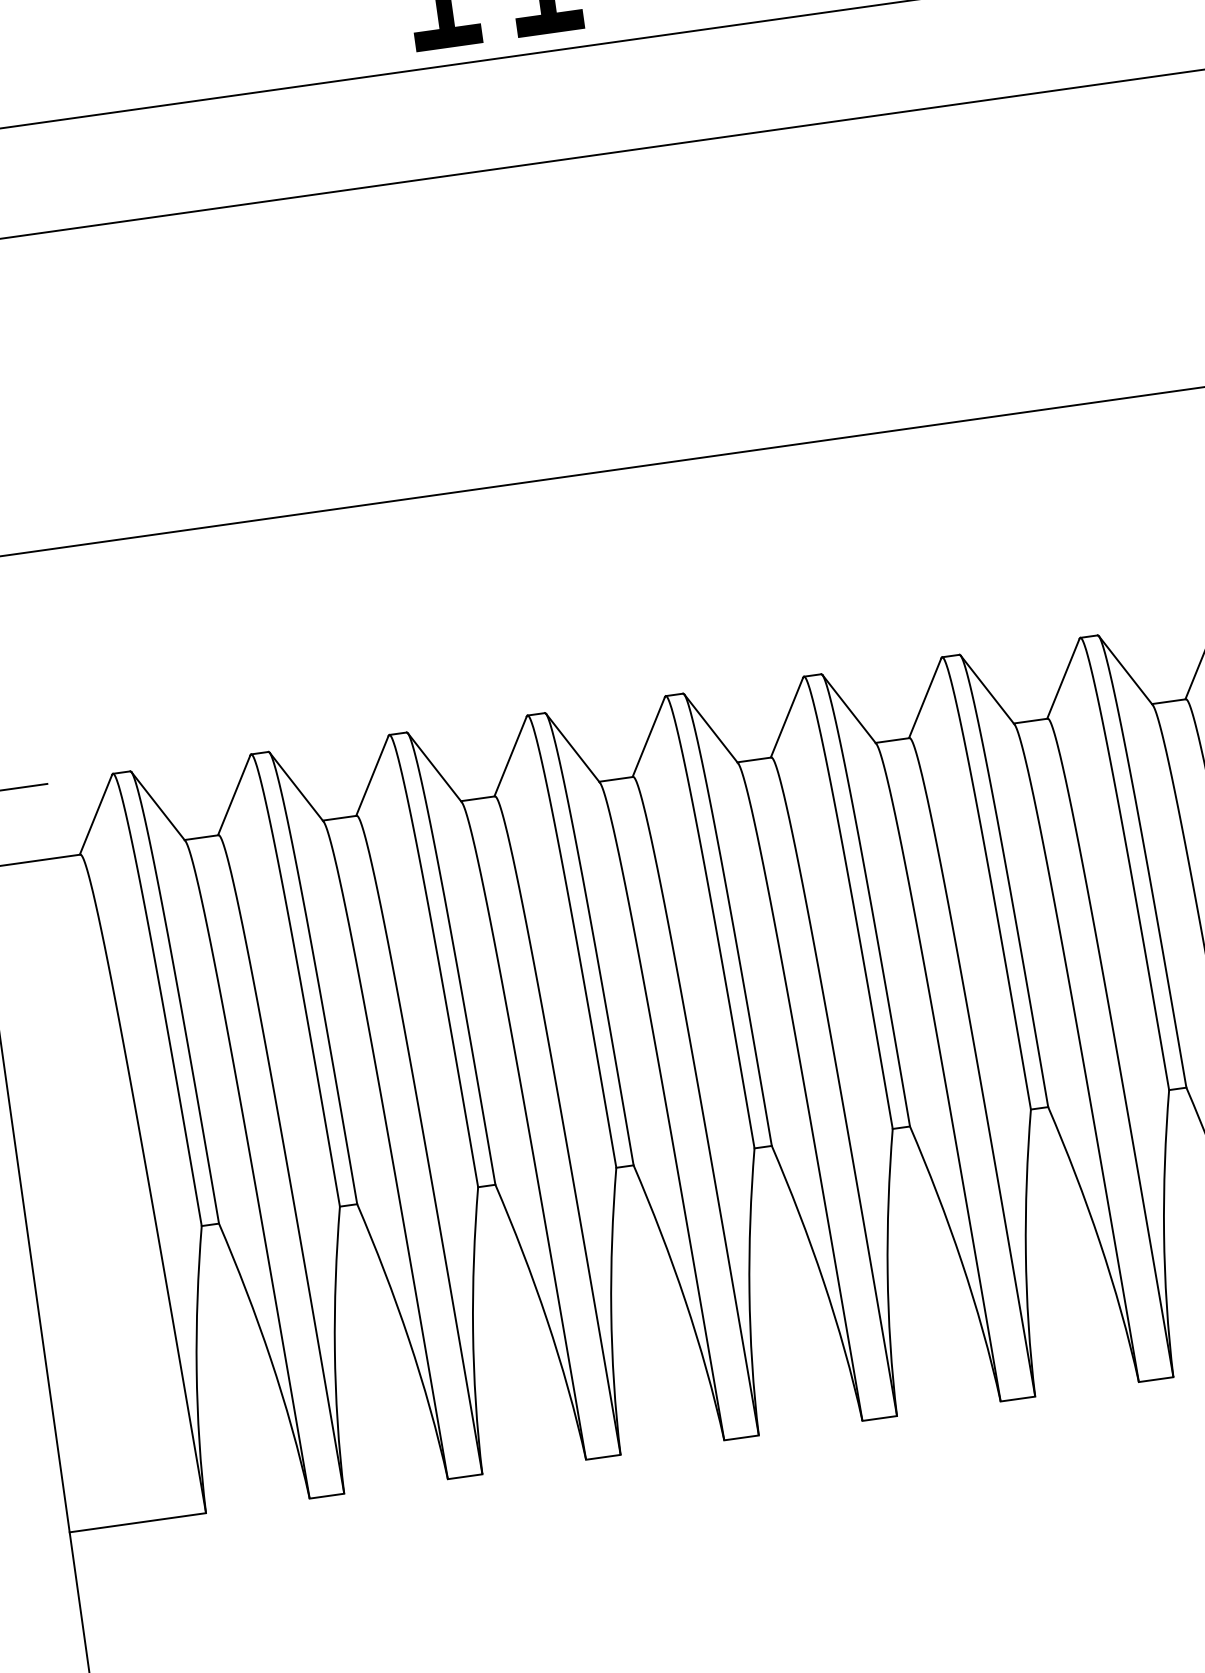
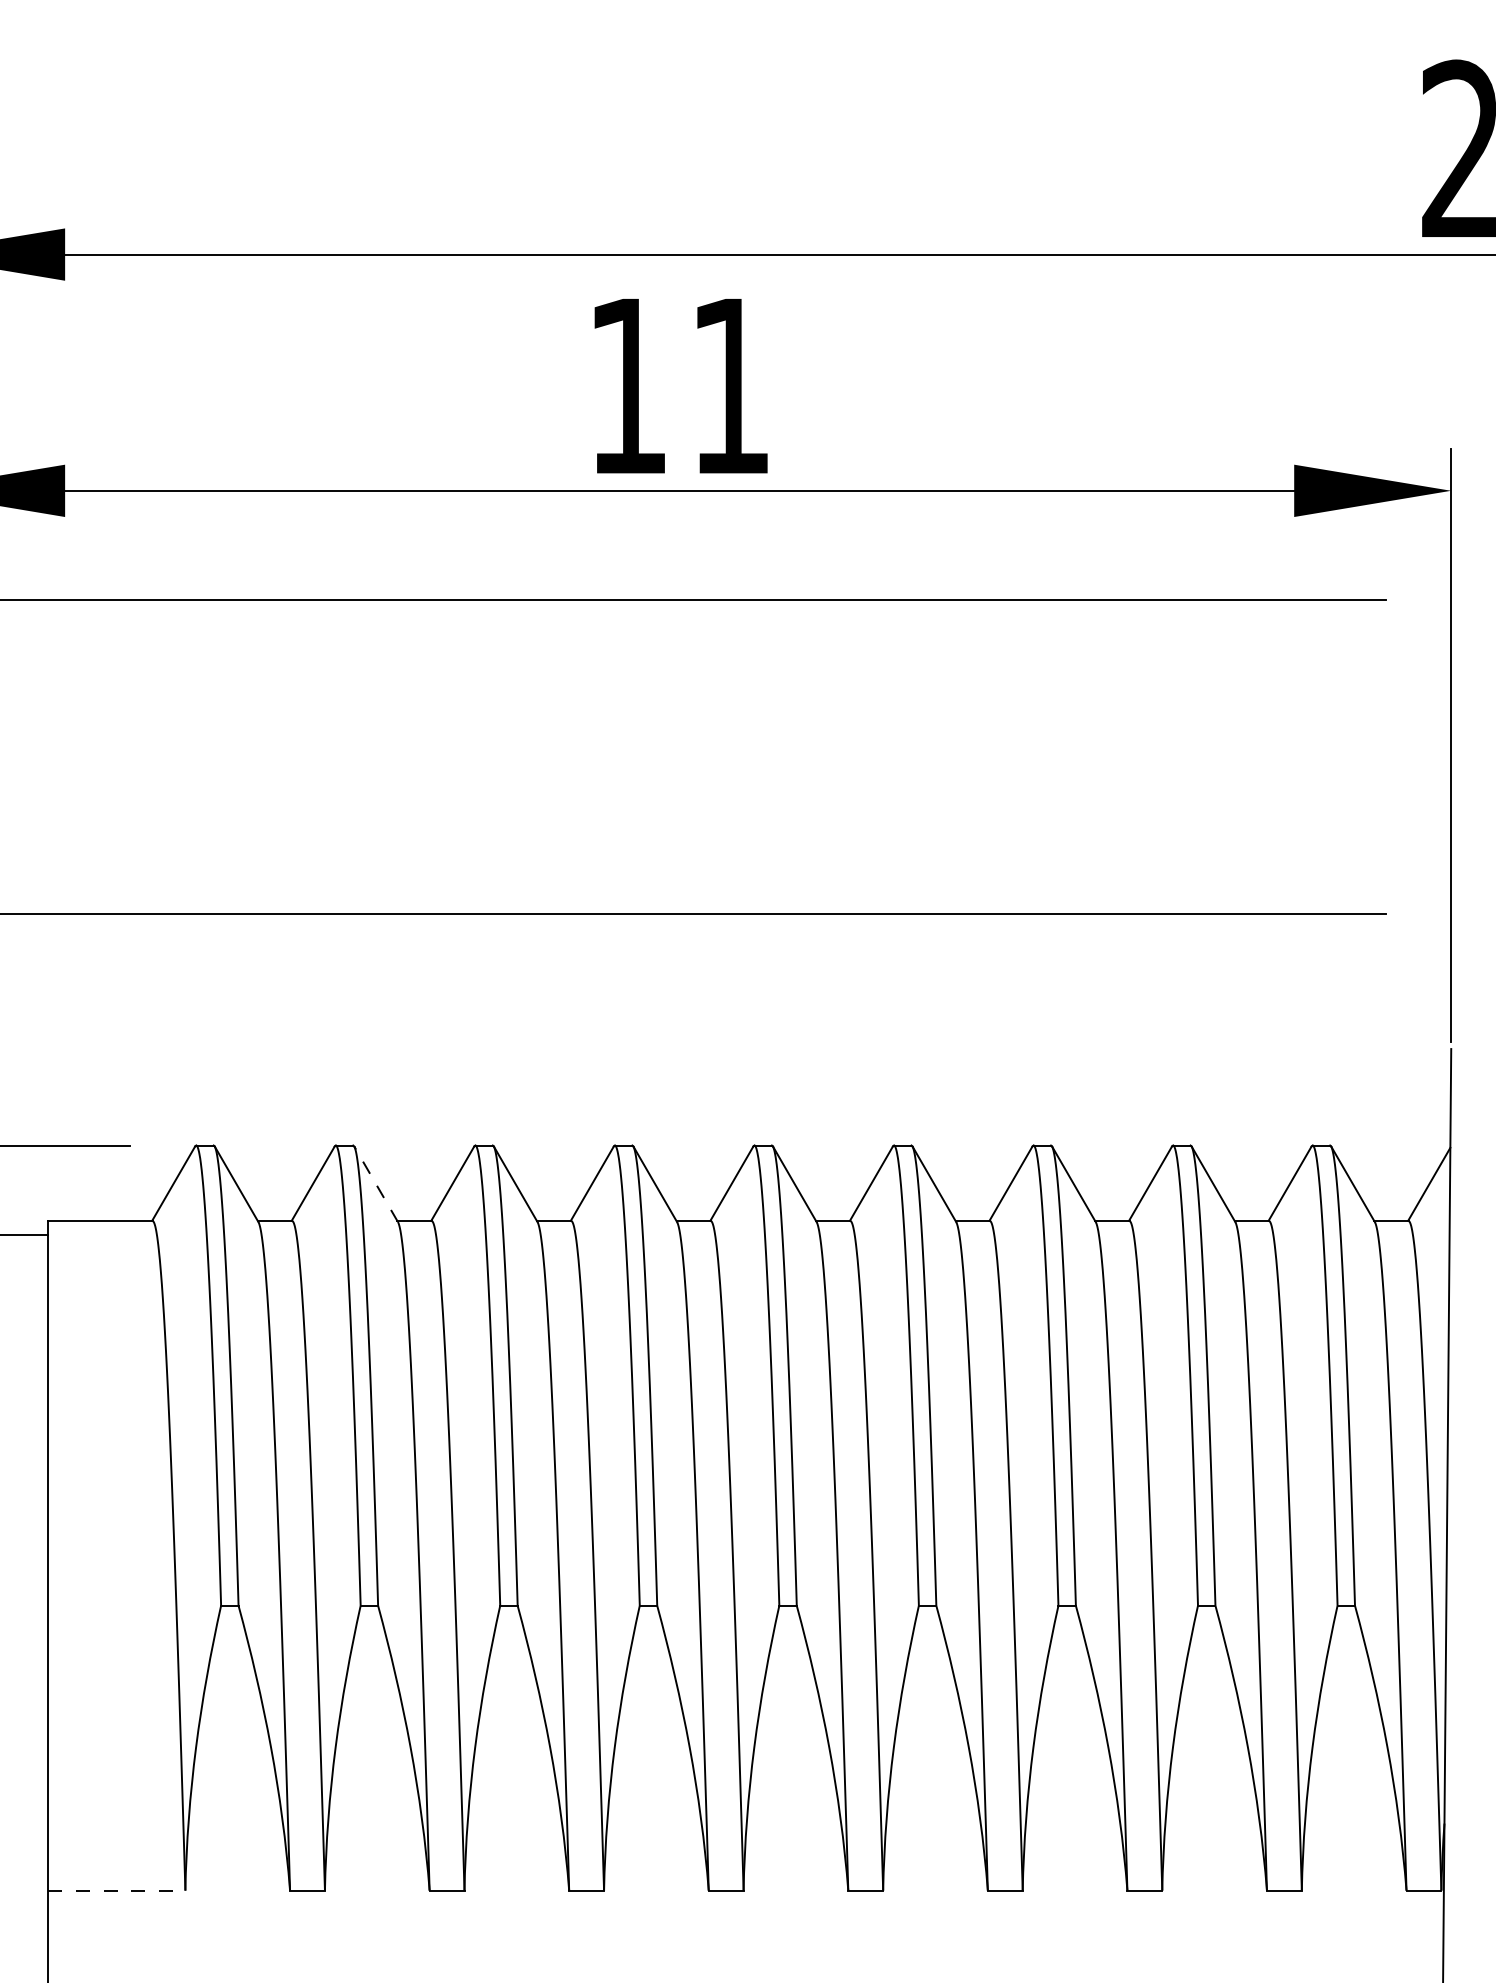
line: (296, 787) -> (376, 1184), solid -> dashed
line: (137, 1522) -> (116, 1890), solid -> dashed

